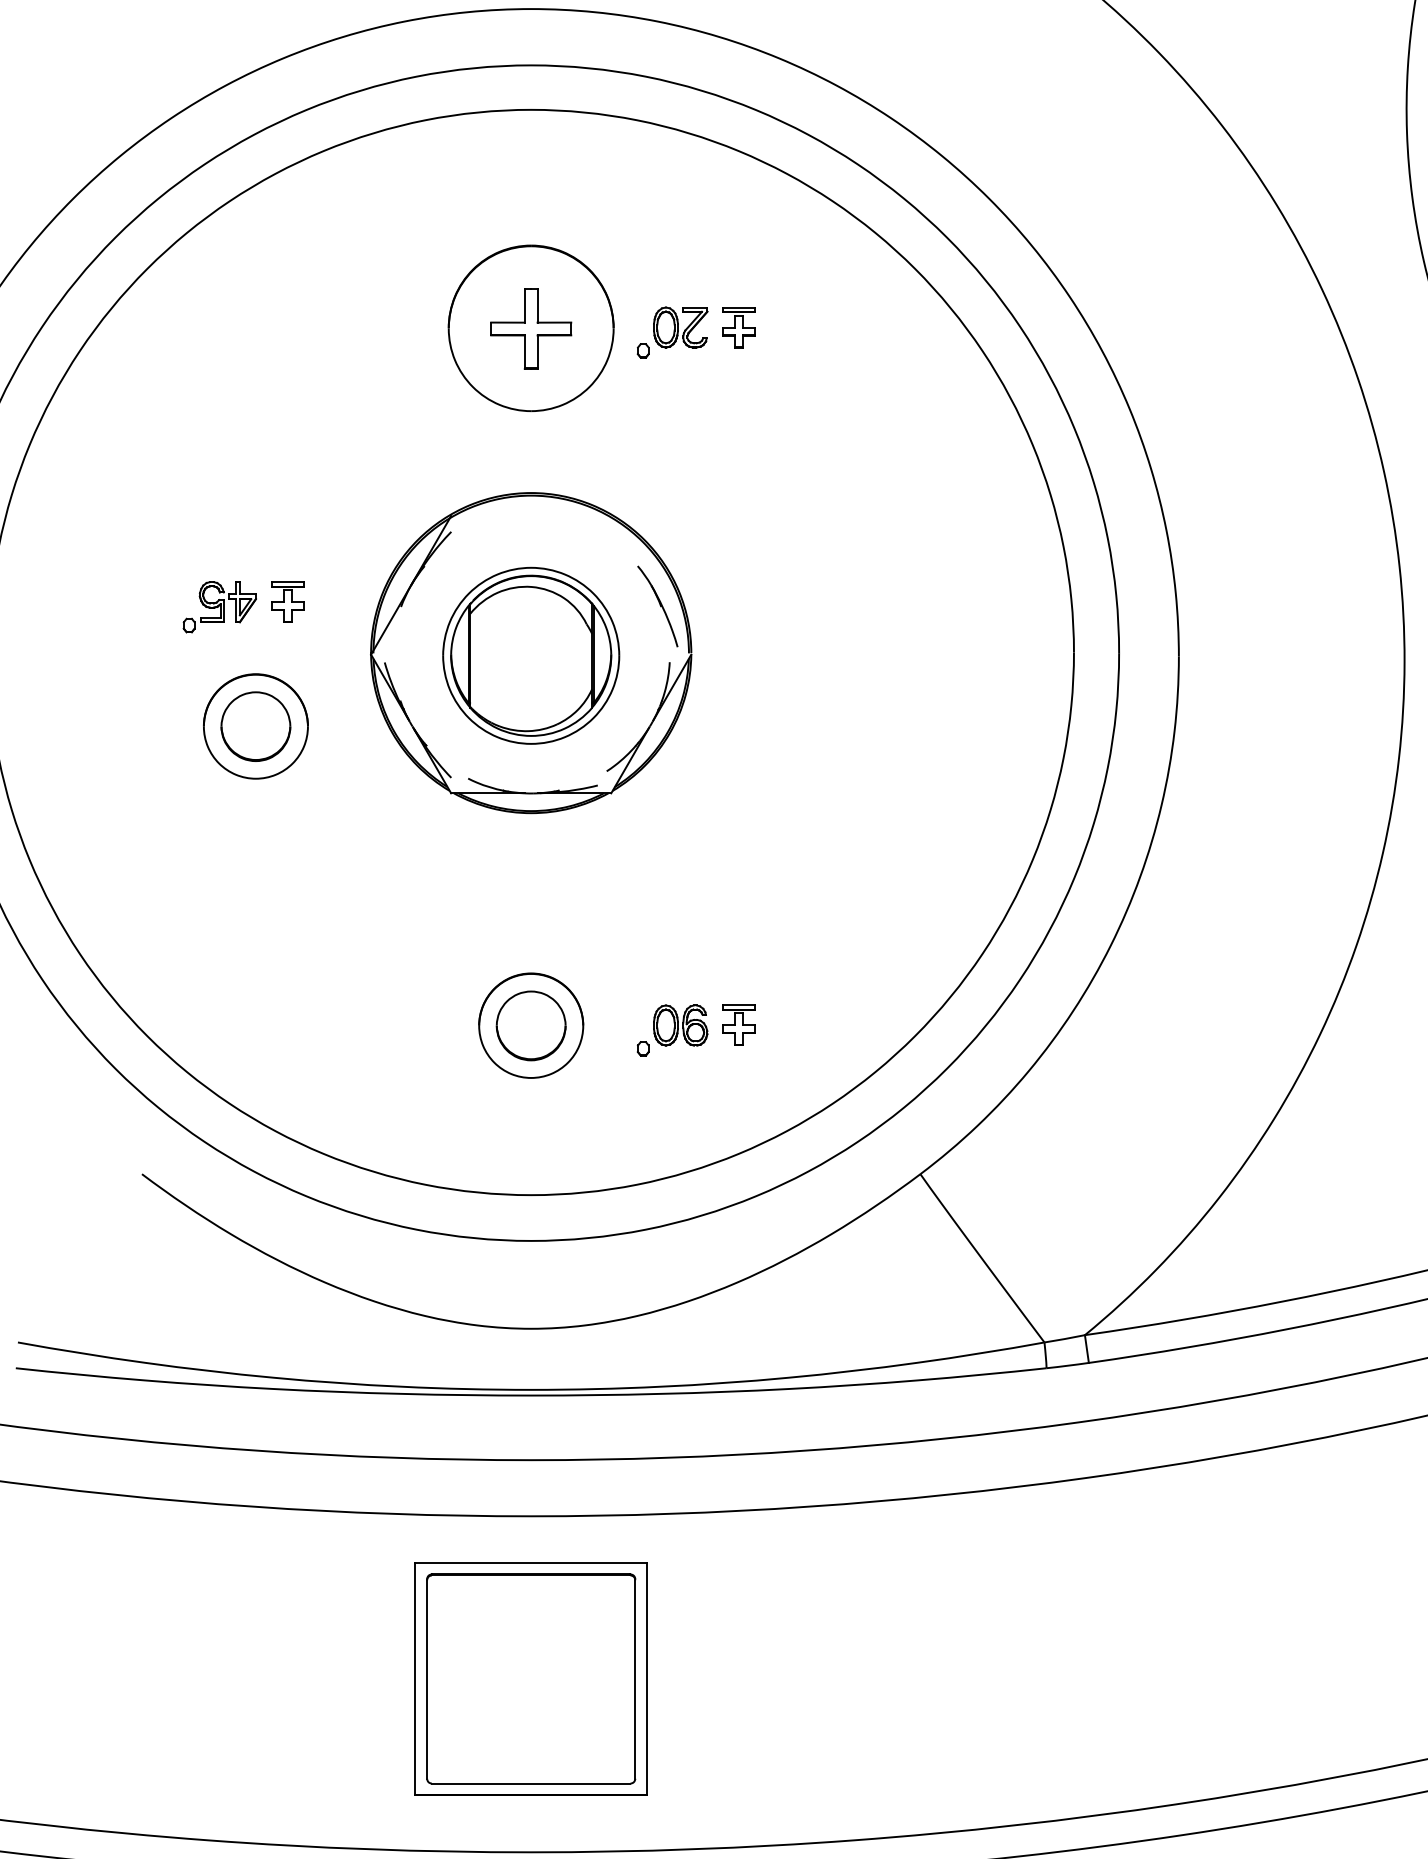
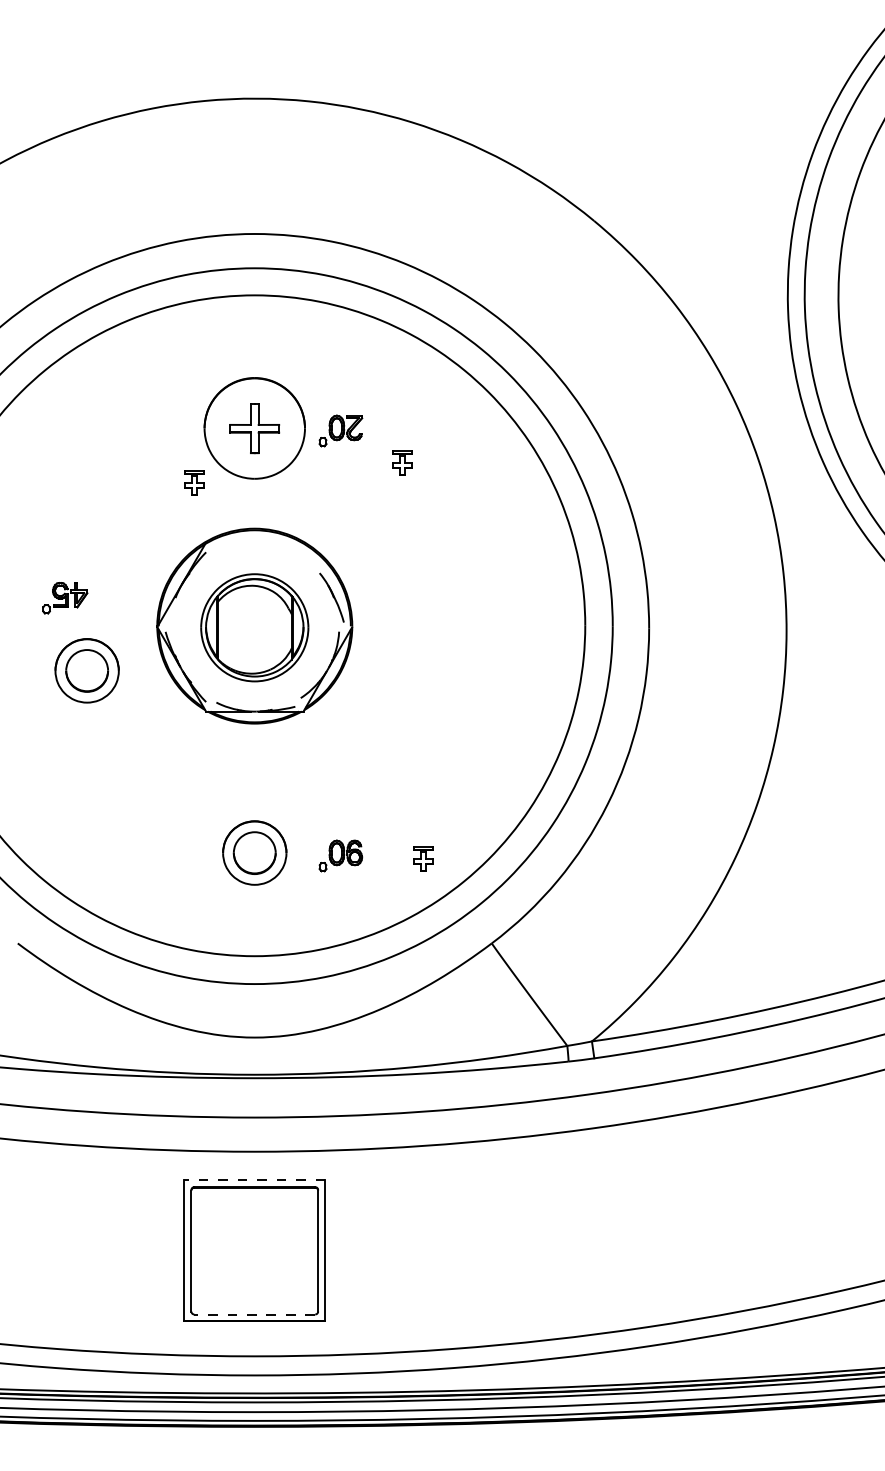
part: (739, 326) -> (402, 462), moved
part: (287, 601) -> (194, 482), moved
part: (739, 1024) -> (423, 858), moved
line: (530, 1561) -> (254, 1179), solid -> dashed
line: (530, 1783) -> (254, 1314), solid -> dashed

